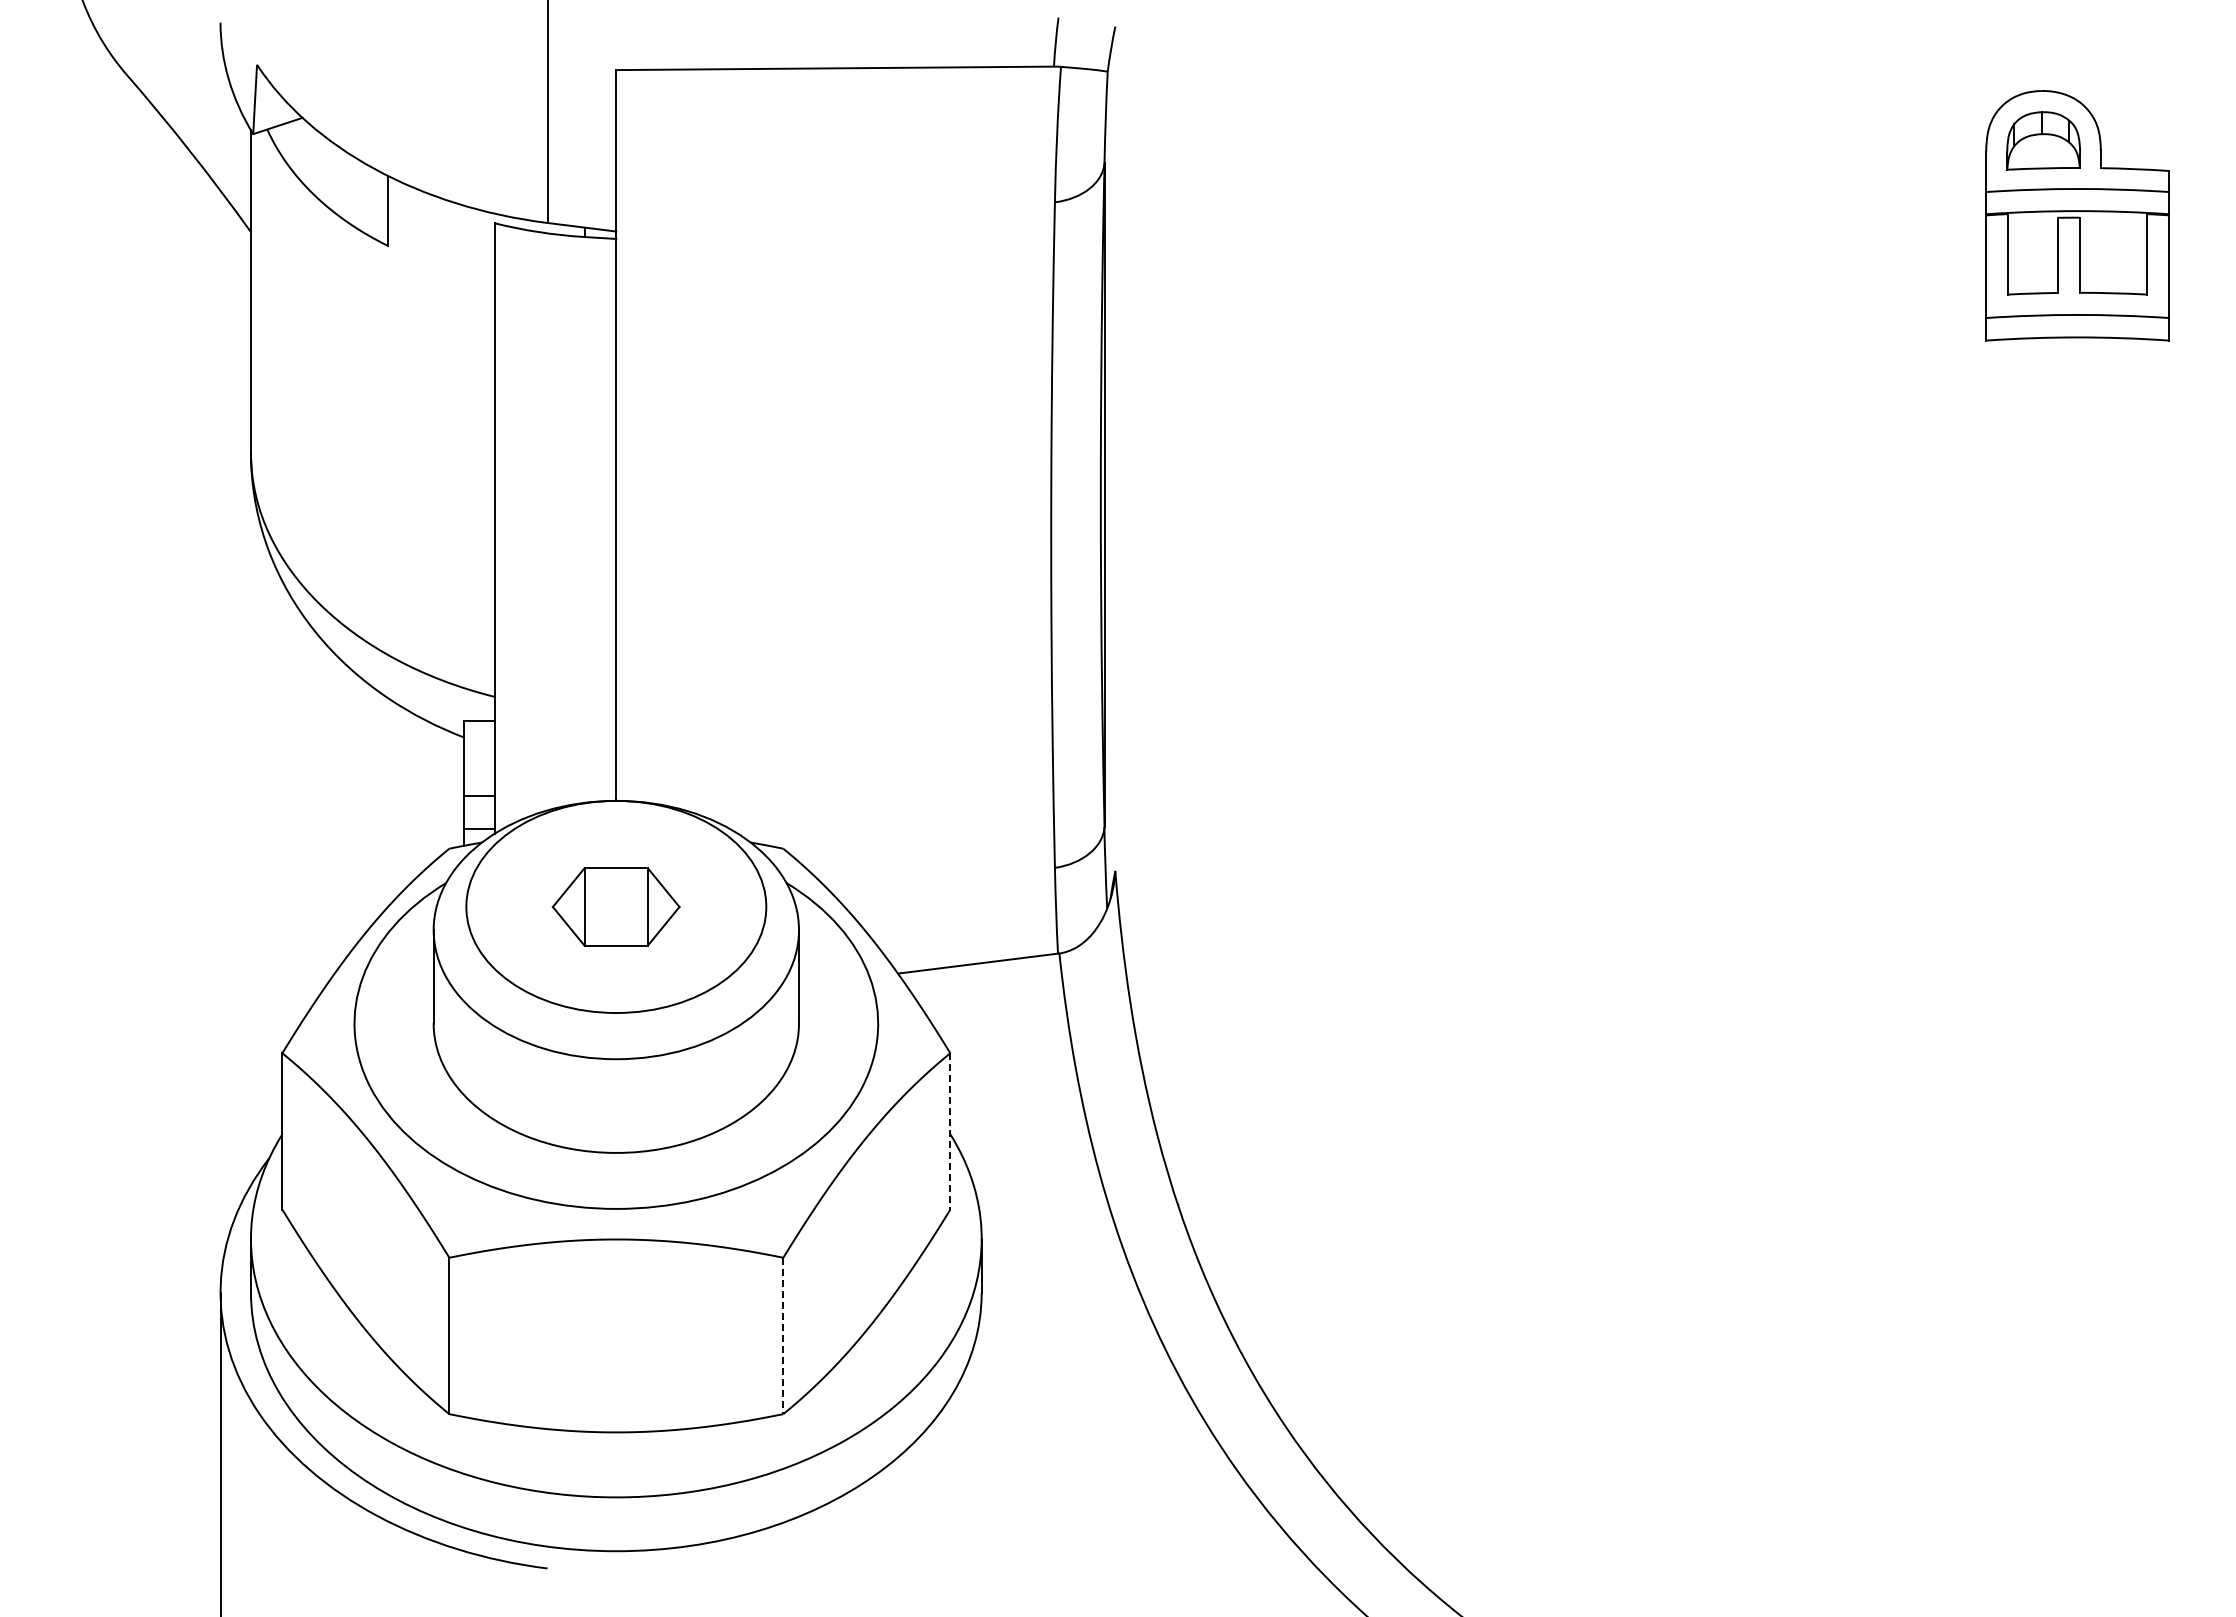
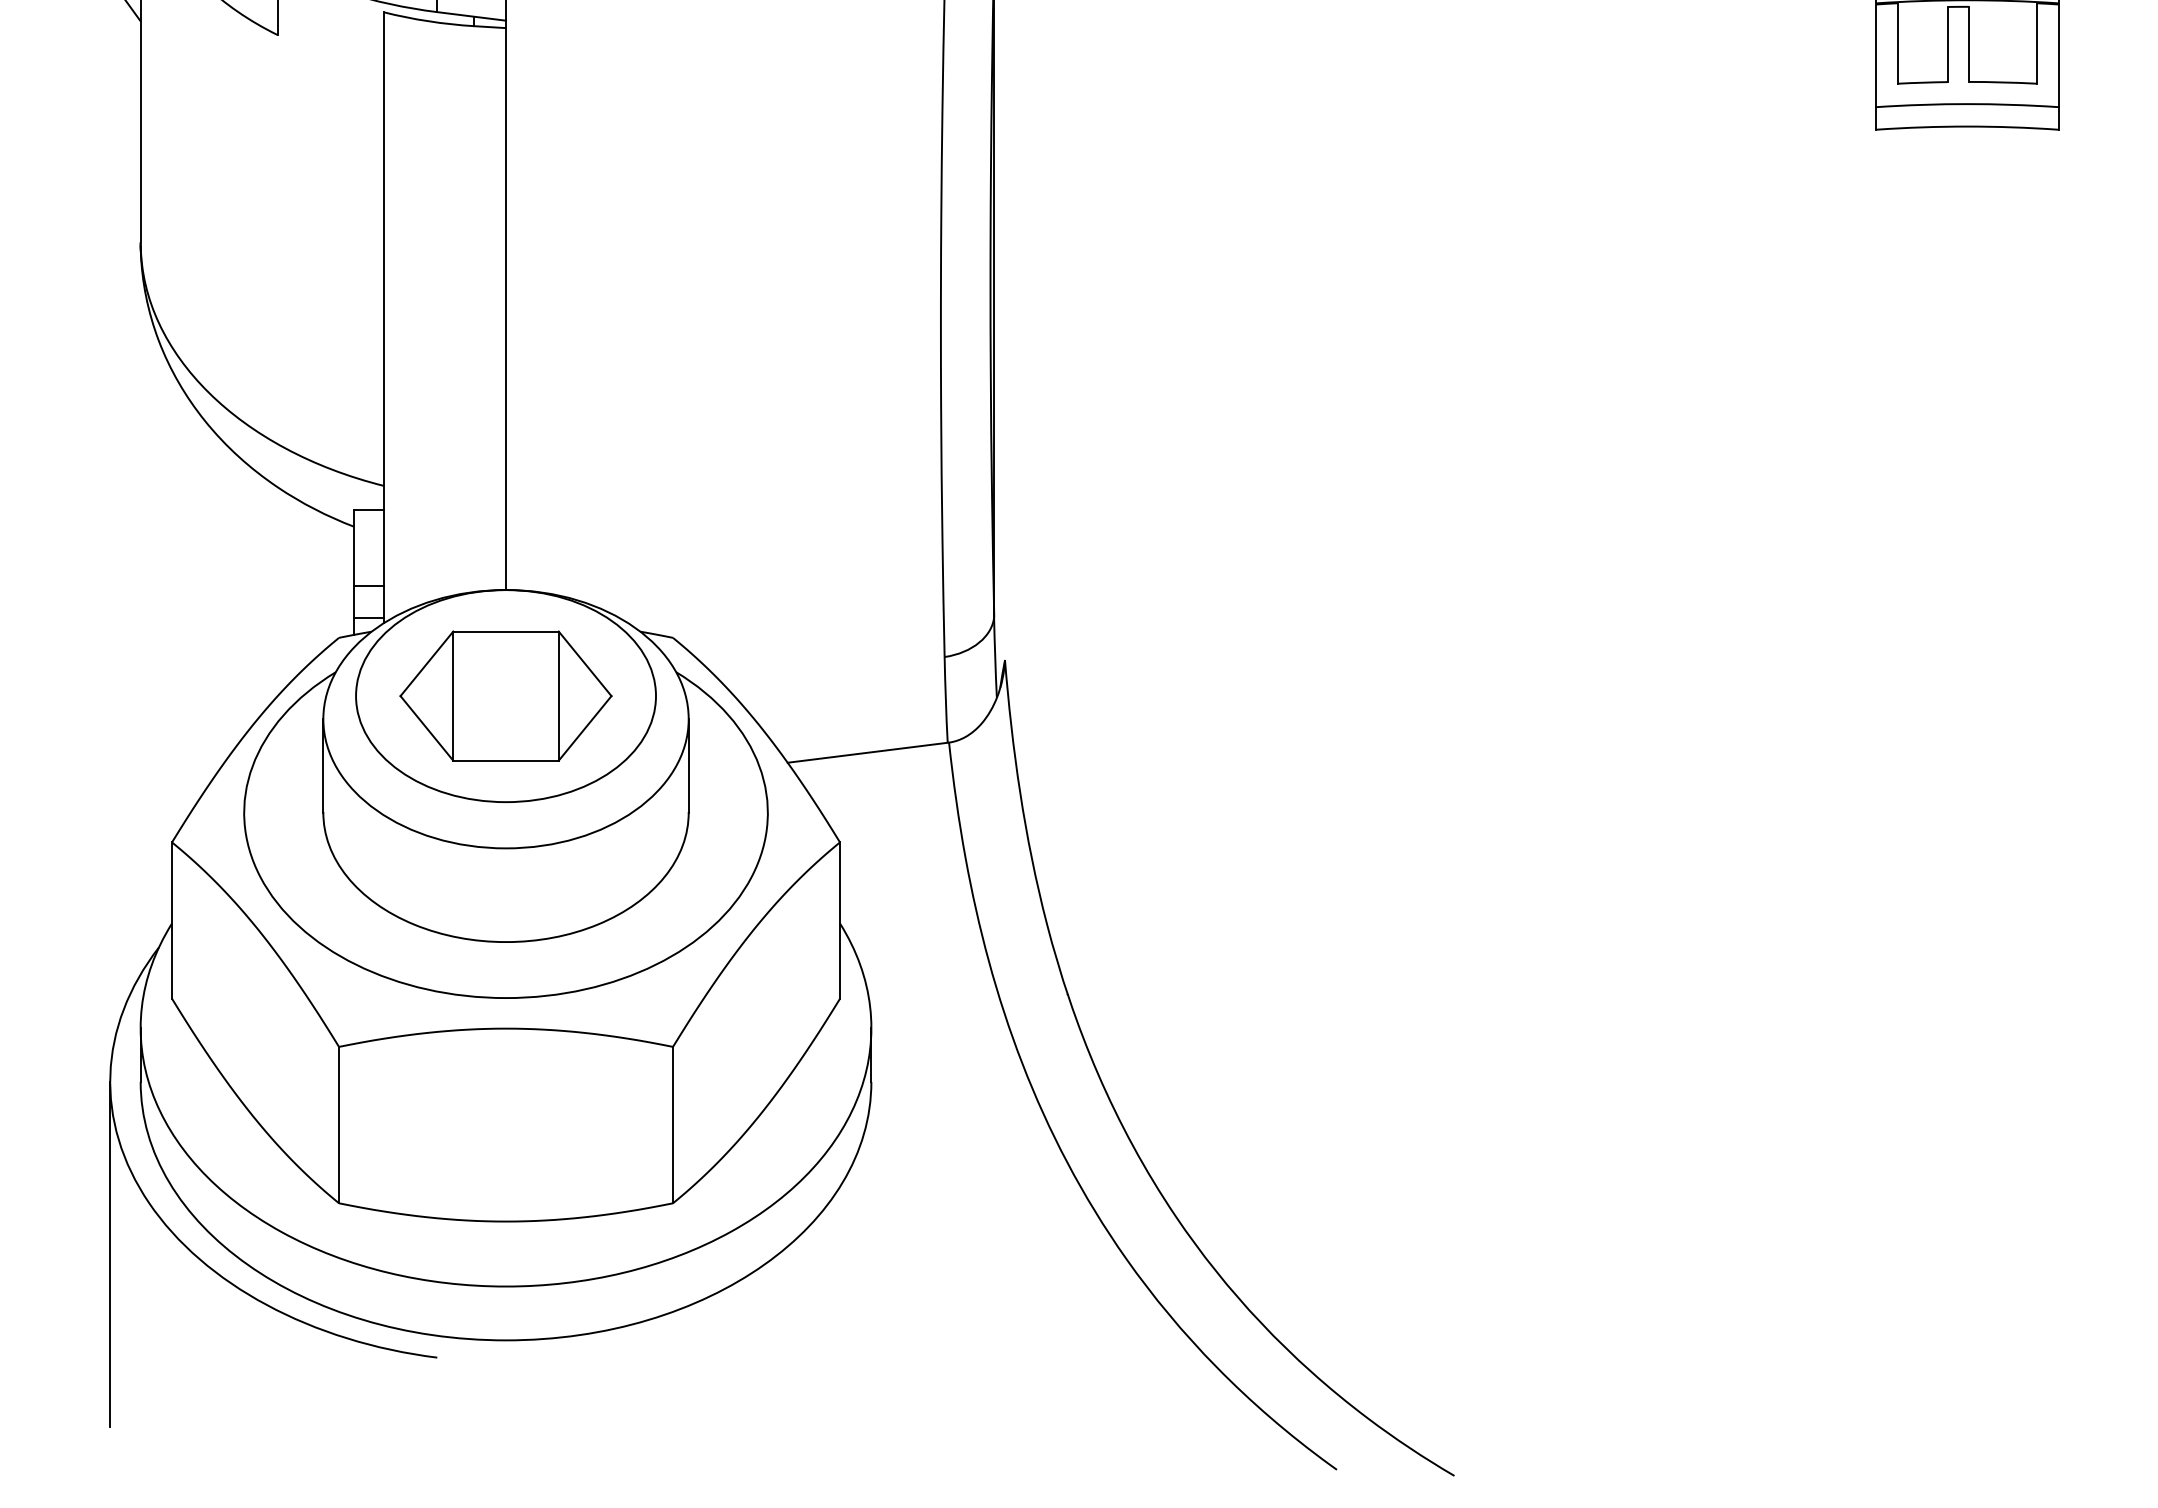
part: (615, 906) -> (505, 695), size x1.67
line: (950, 1131) -> (840, 920), dashed -> solid
line: (783, 1336) -> (673, 1125), dashed -> solid

